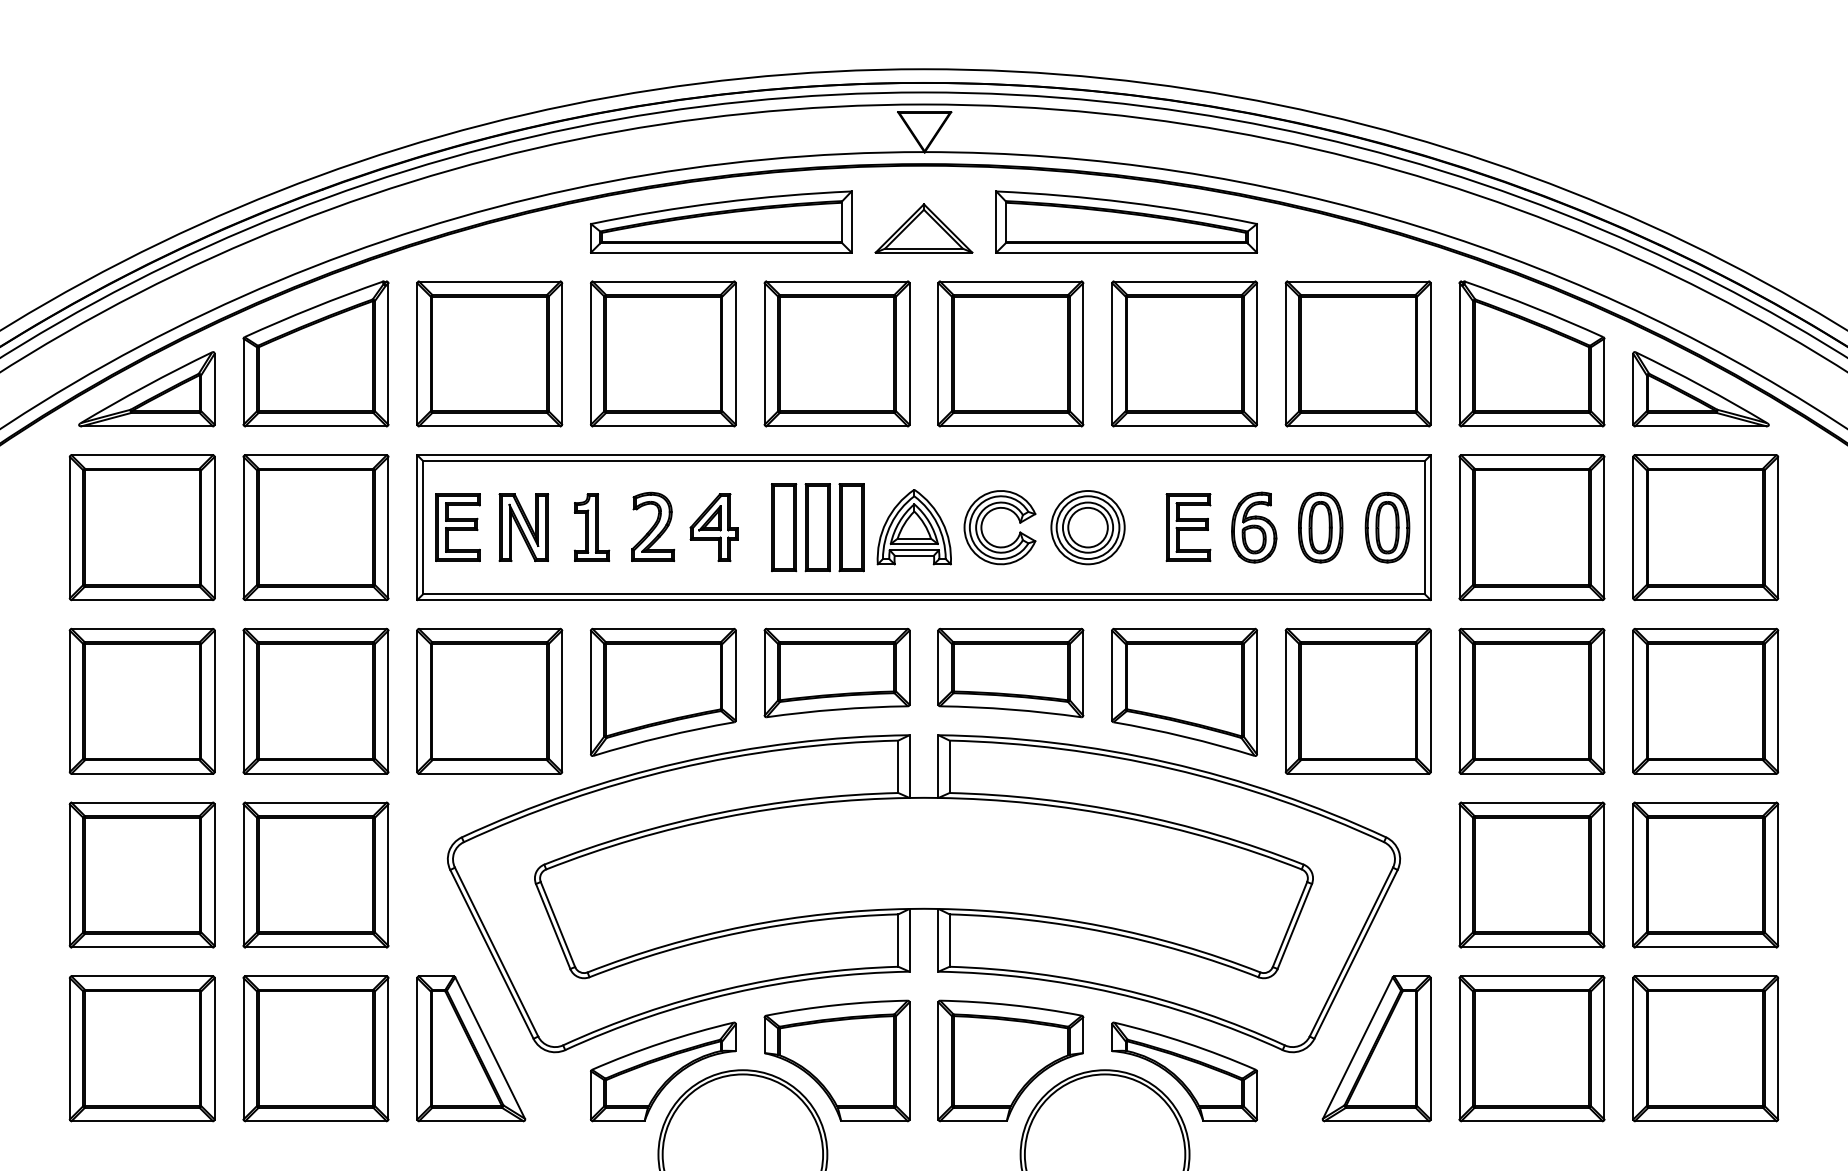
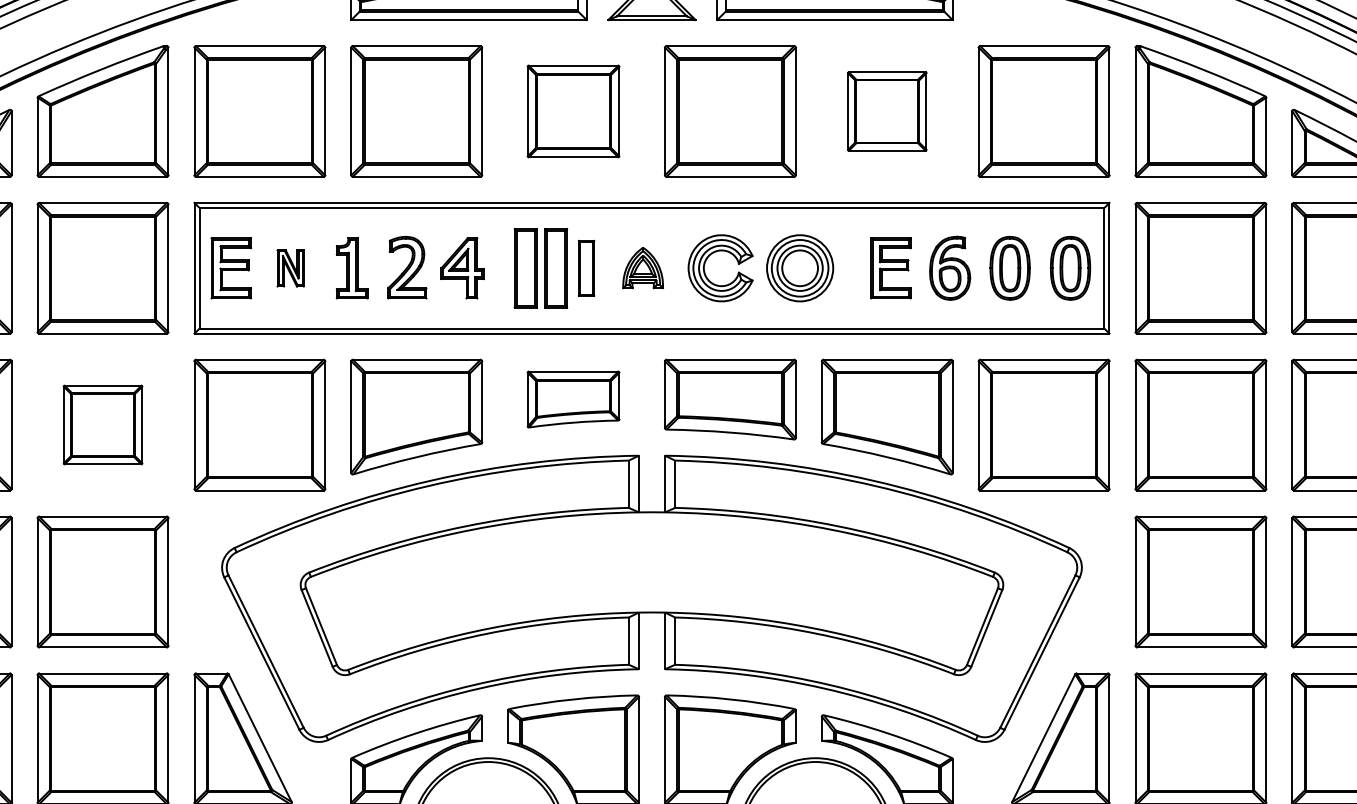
part: (836, 353) -> (572, 111), size x0.7
part: (1184, 353) -> (887, 111), size x0.6
part: (523, 527) -> (290, 268), size x0.6
part: (851, 527) -> (586, 268), size x0.7
part: (913, 527) -> (642, 268), size x0.6
part: (836, 672) -> (572, 399), size x0.7
part: (315, 700) -> (102, 424), size x0.6

